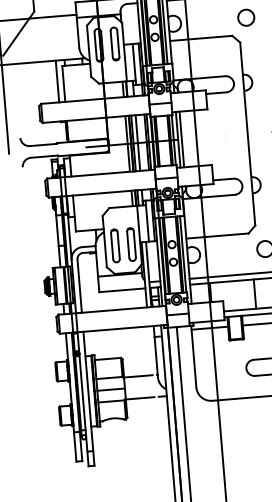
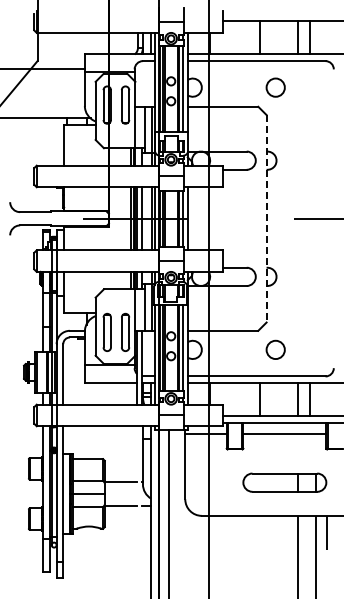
line: (57, 81) -> (57, 141), removed
line: (247, 133) -> (266, 218), solid -> dashed
line: (181, 139) -> (191, 218), removed

